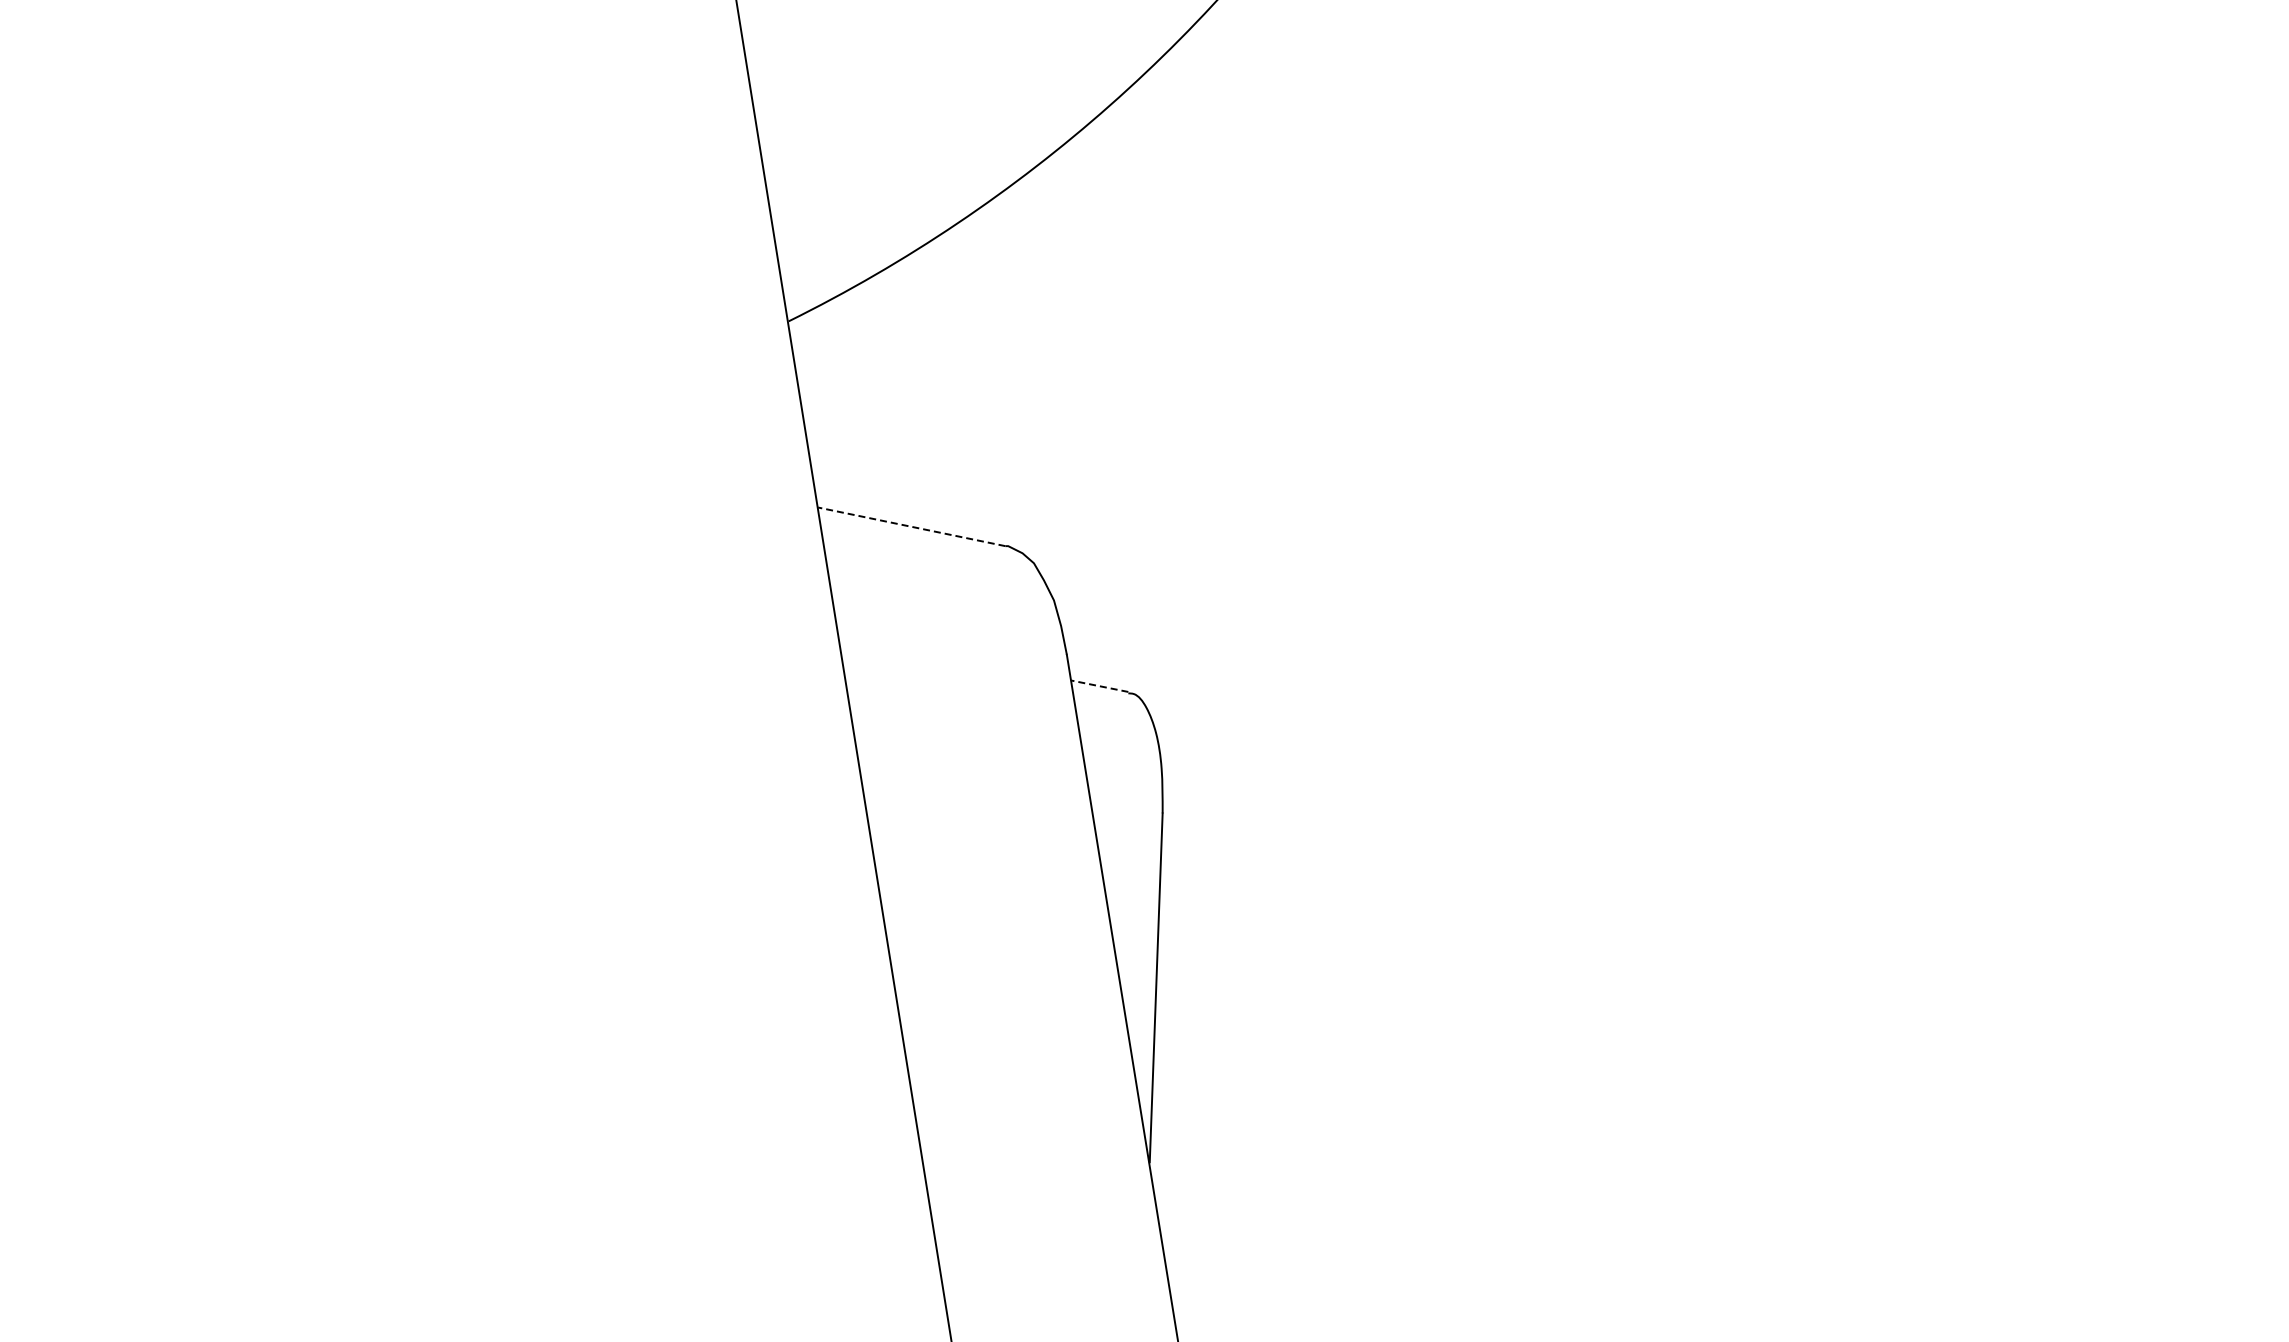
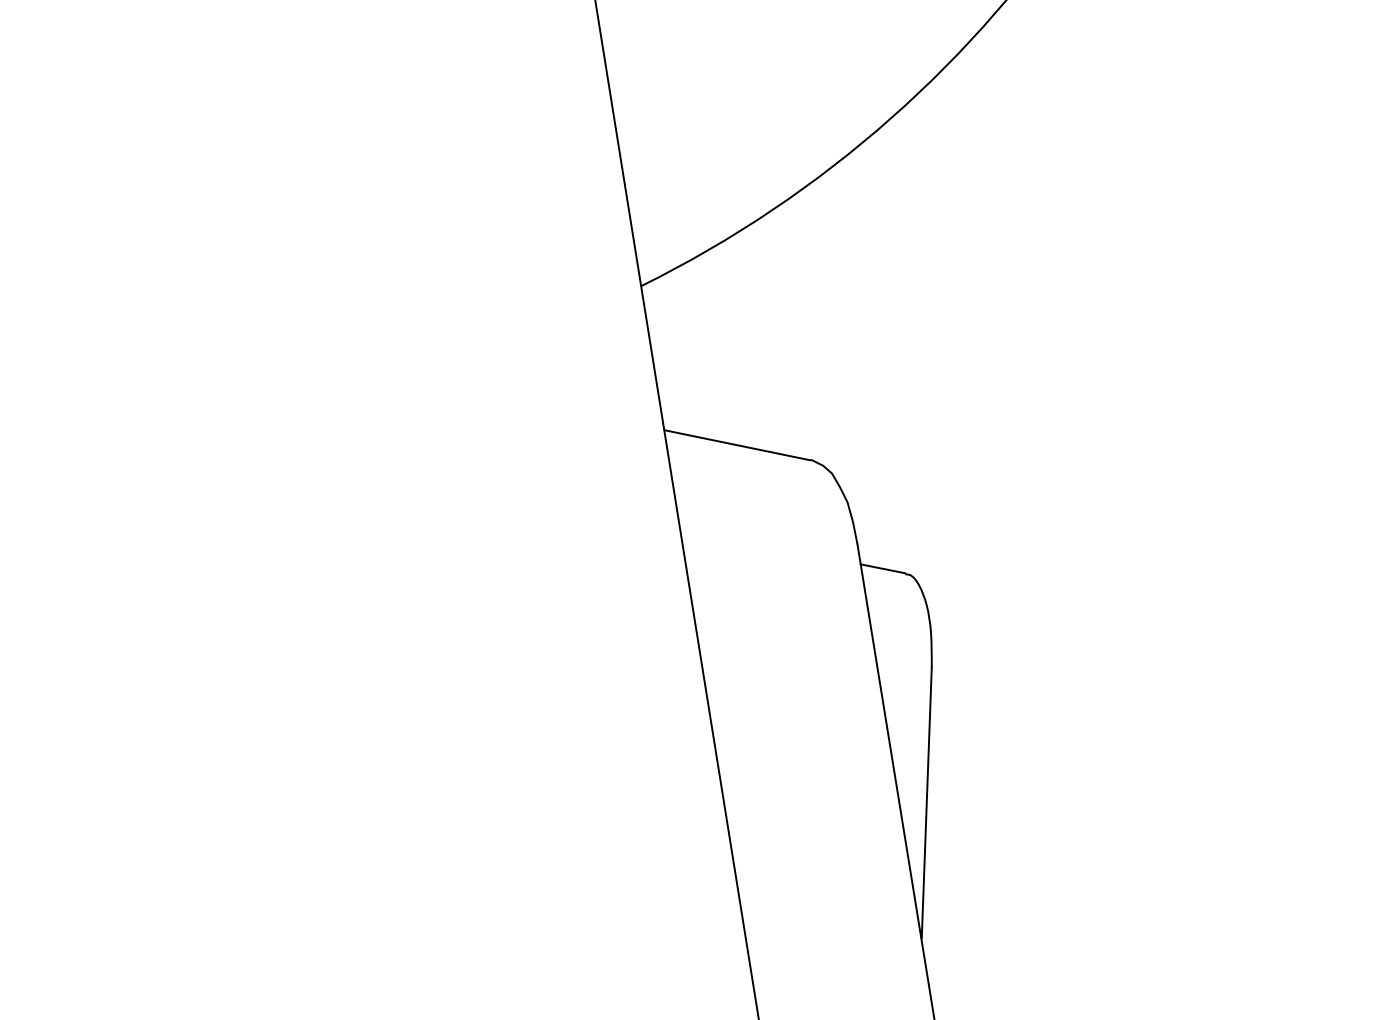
line: (911, 526) -> (737, 444), dashed -> solid
line: (1099, 686) -> (882, 569), dashed -> solid

